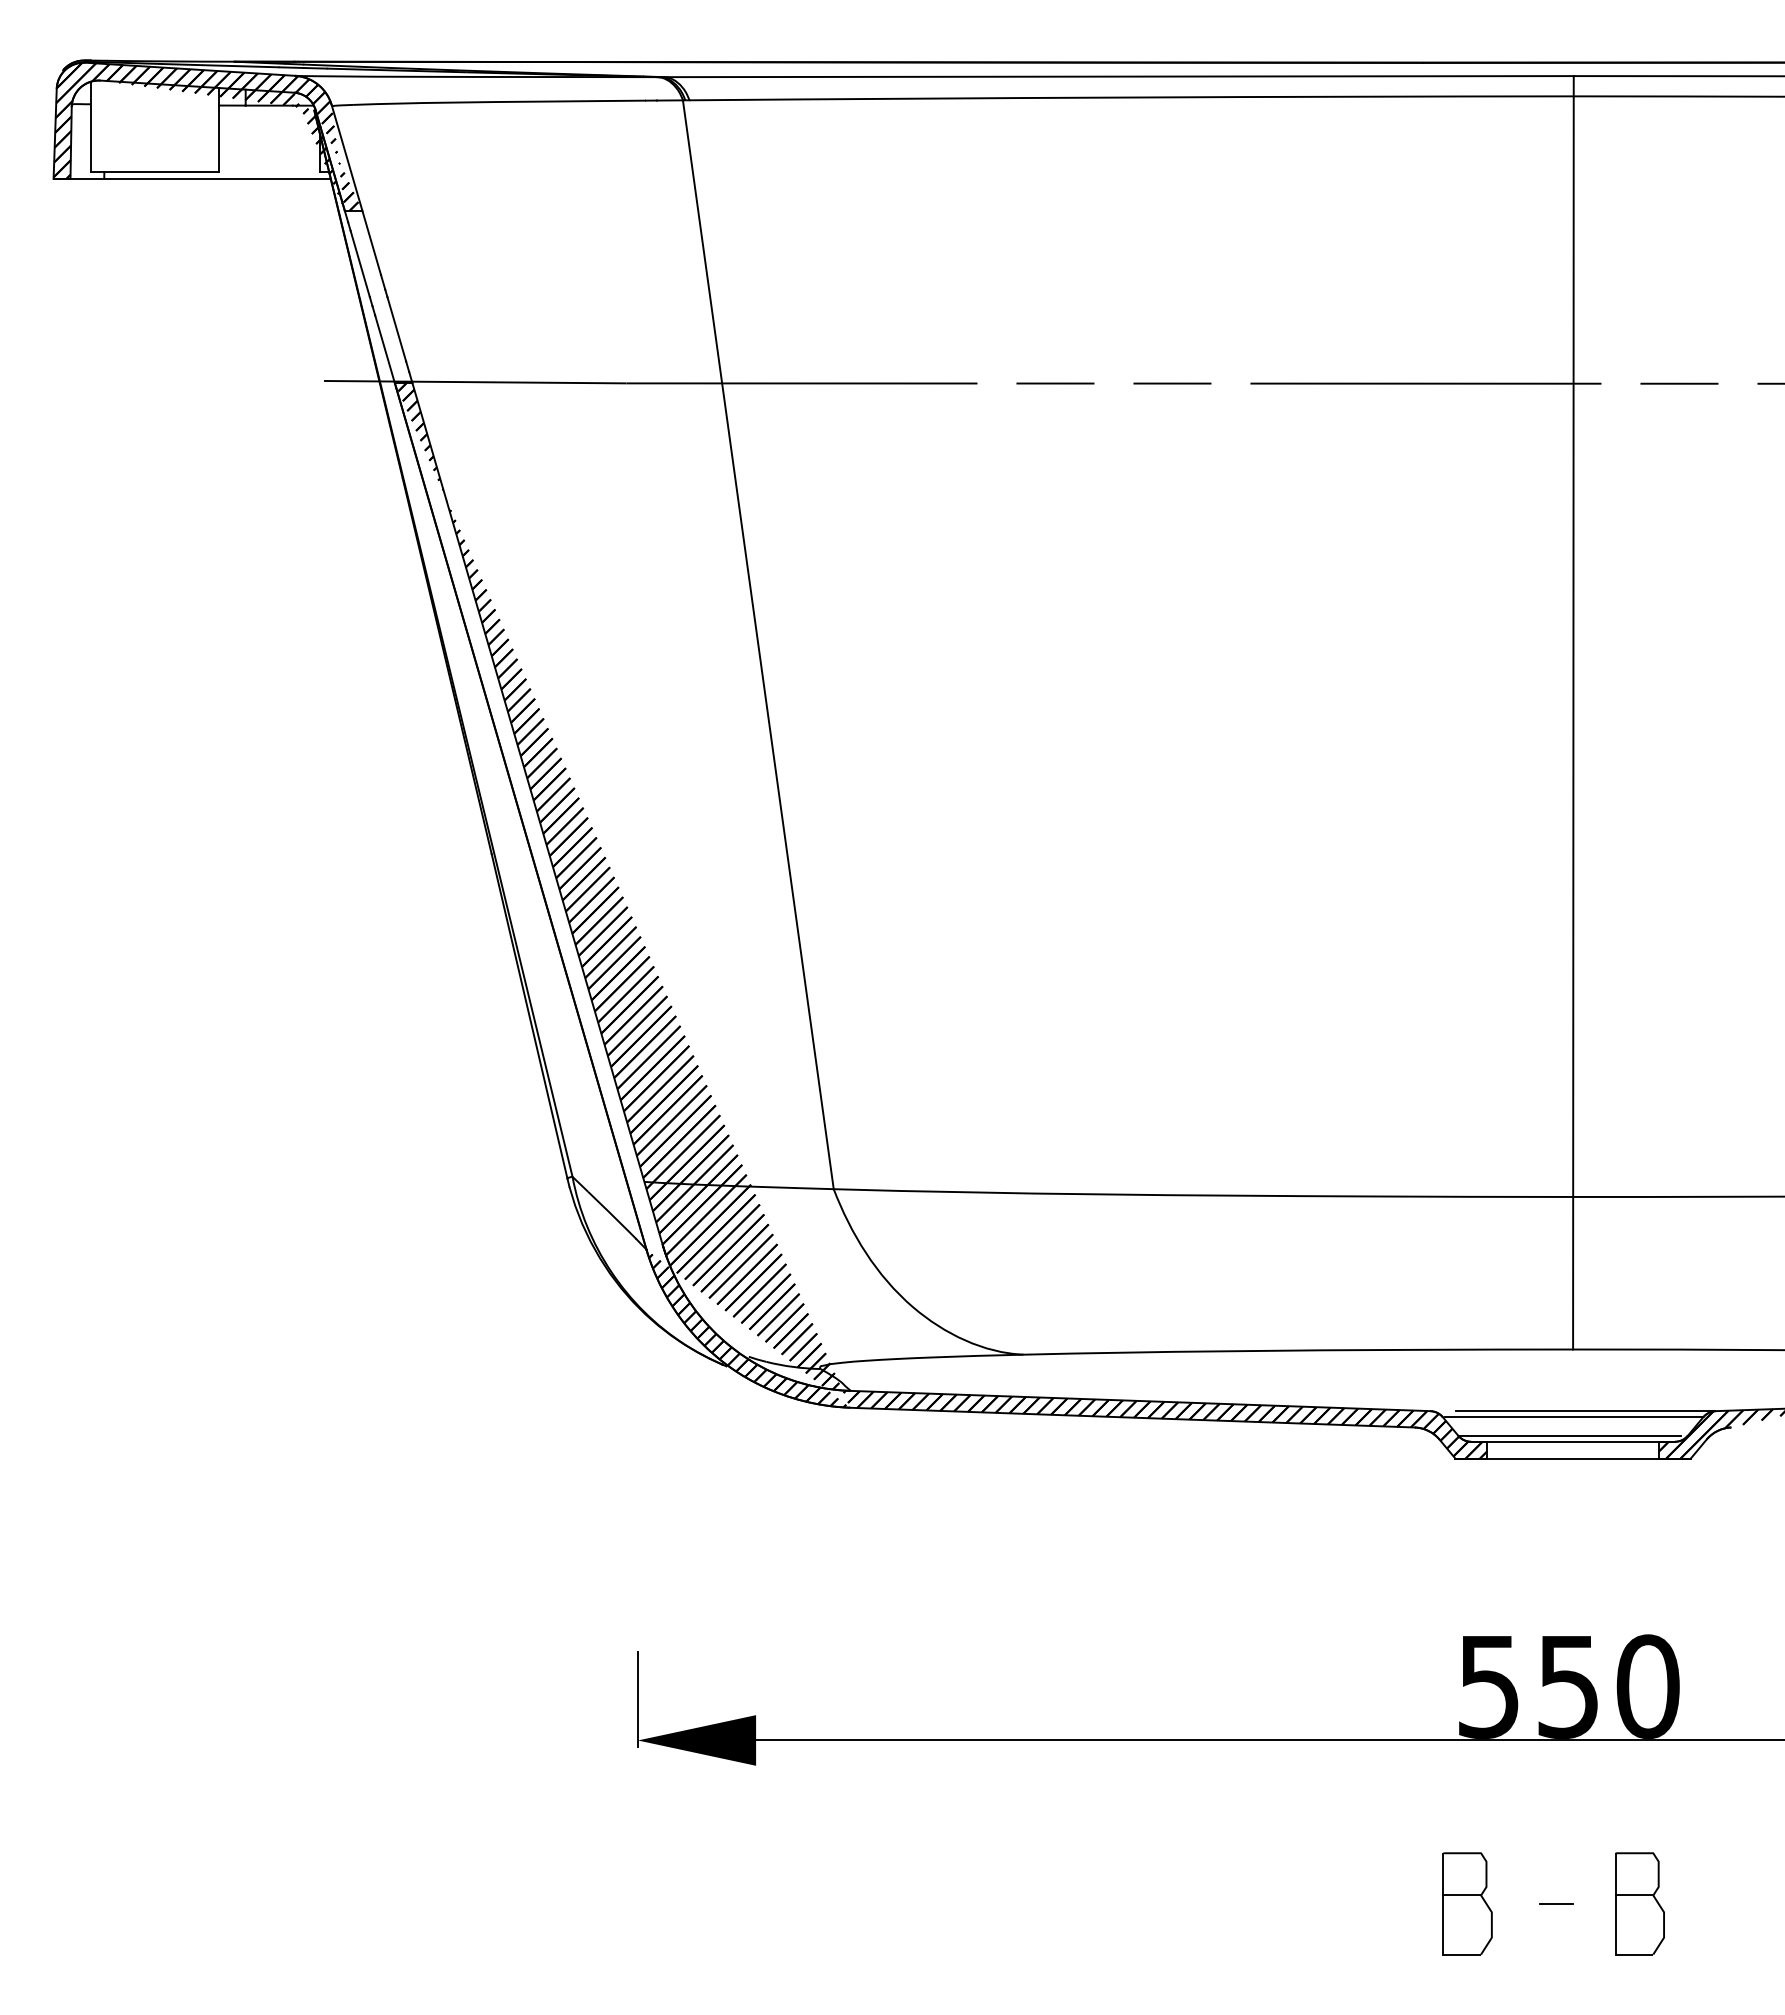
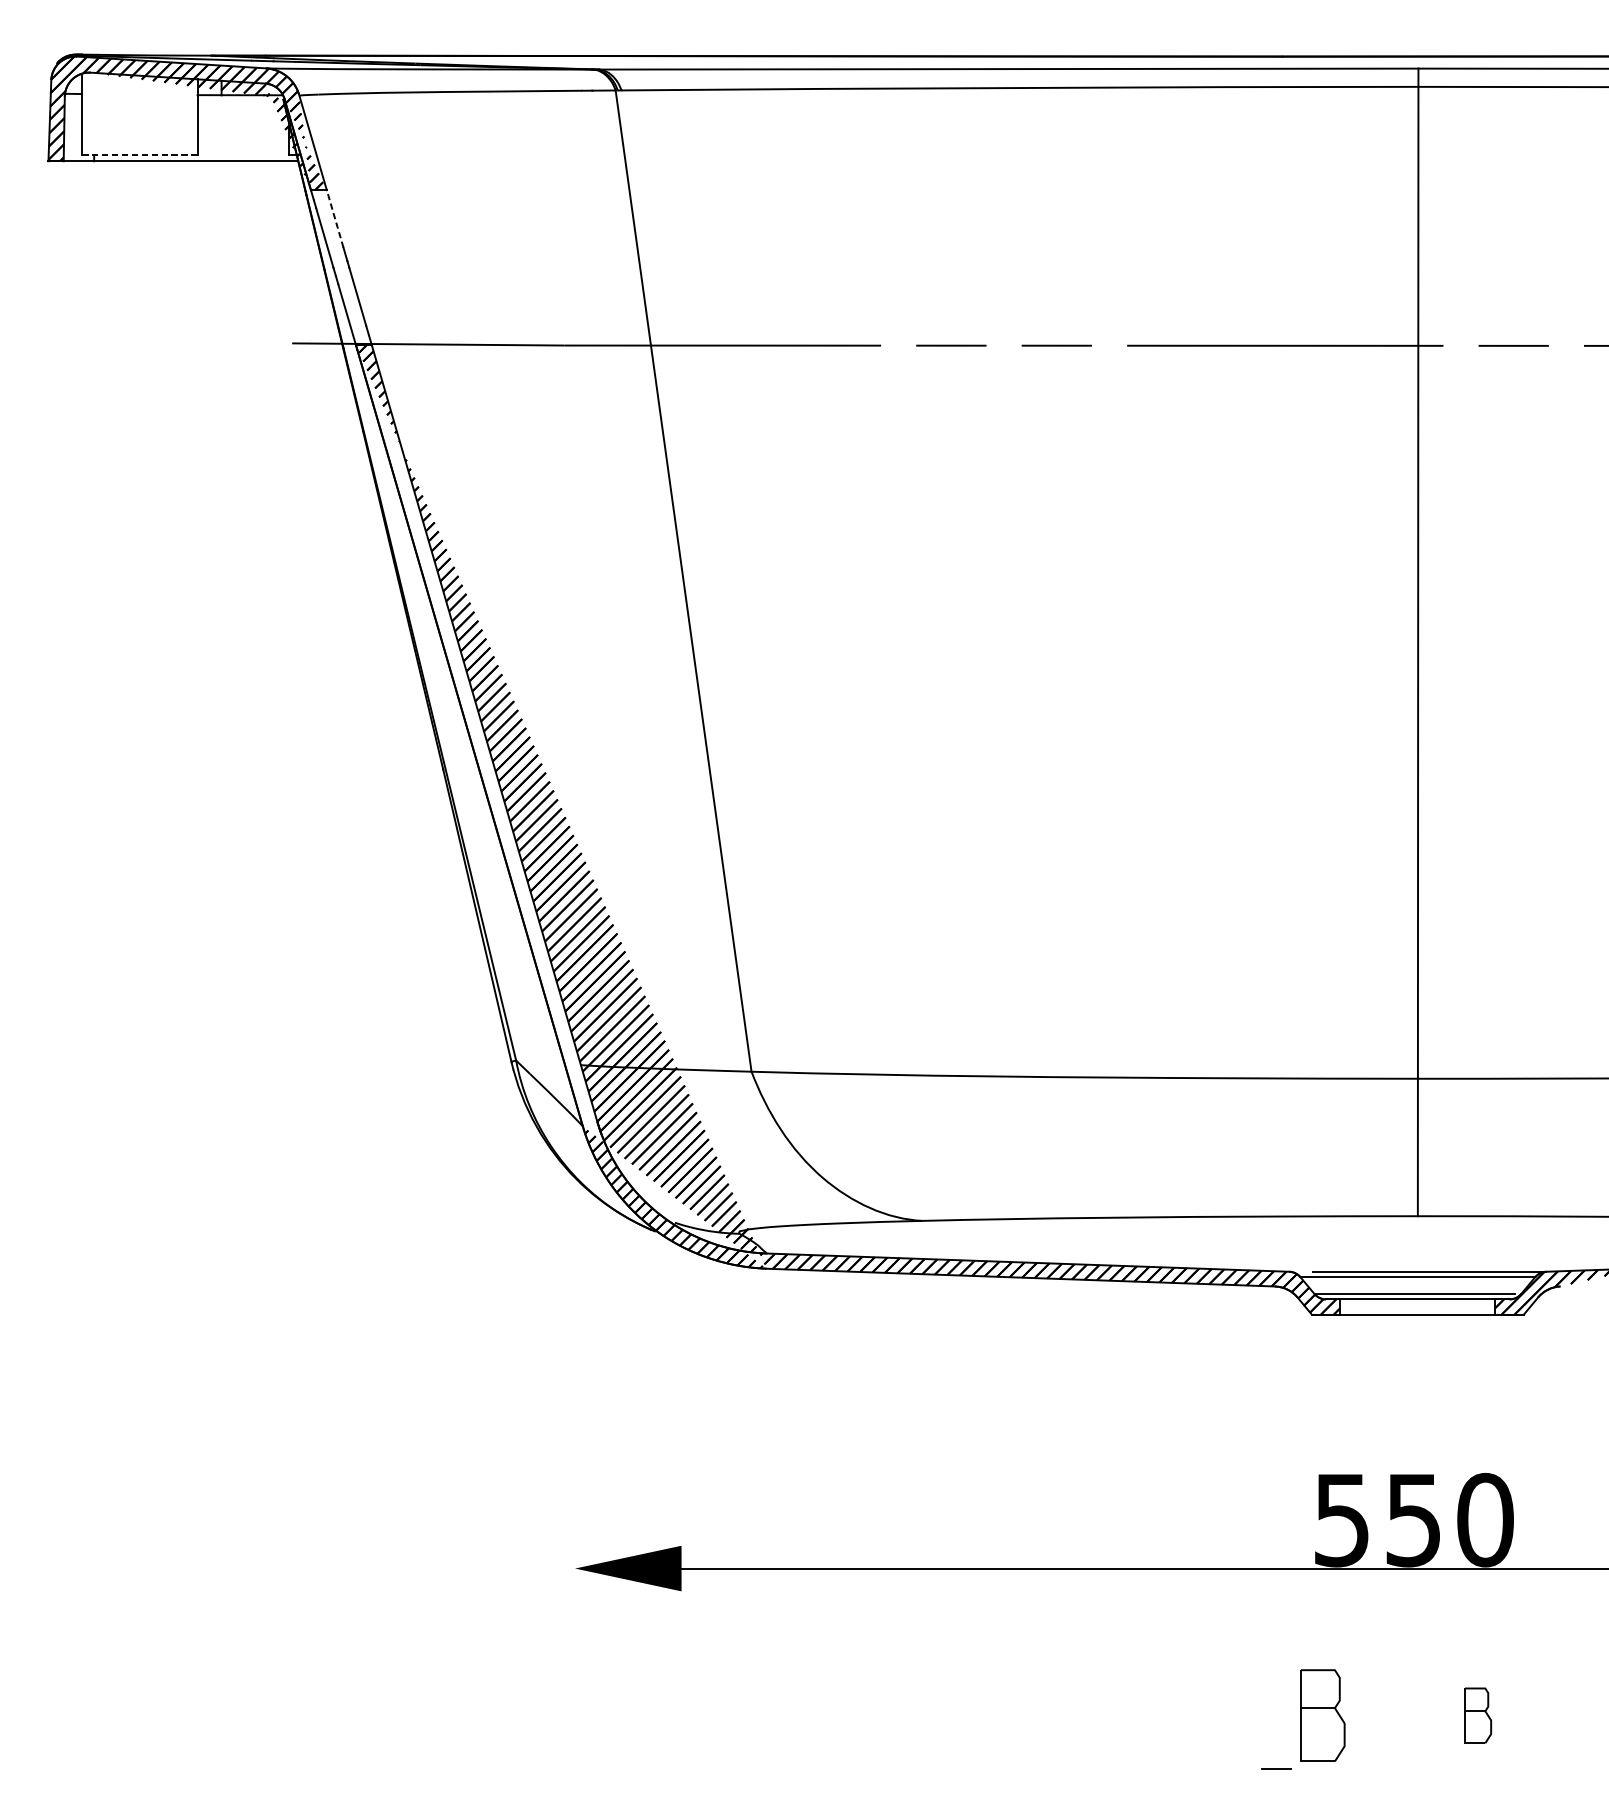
line: (154, 172) -> (139, 155), solid -> dashed
line: (371, 242) -> (334, 218), solid -> dashed
line: (637, 1698) -> (574, 1530), removed
line: (1556, 1903) -> (1276, 1768), moved
part: (1639, 1903) -> (1477, 1715), size x0.6

